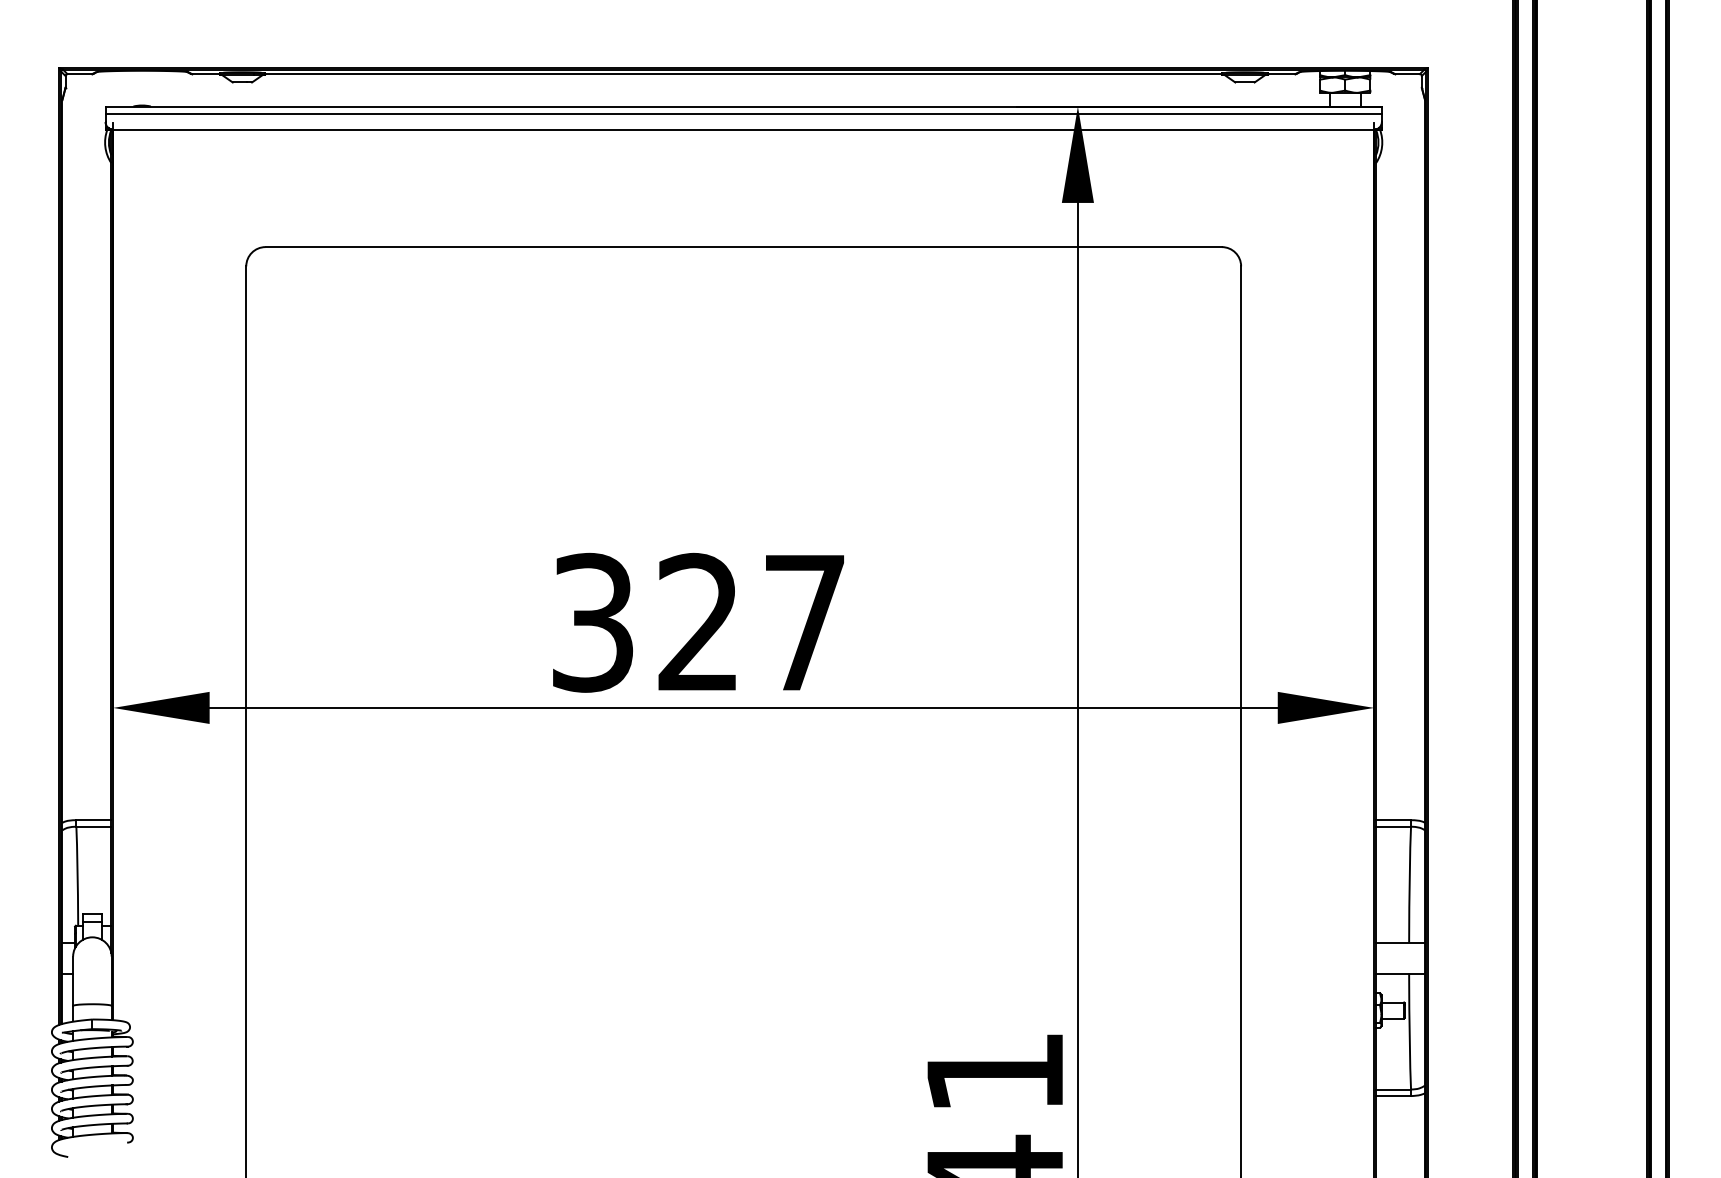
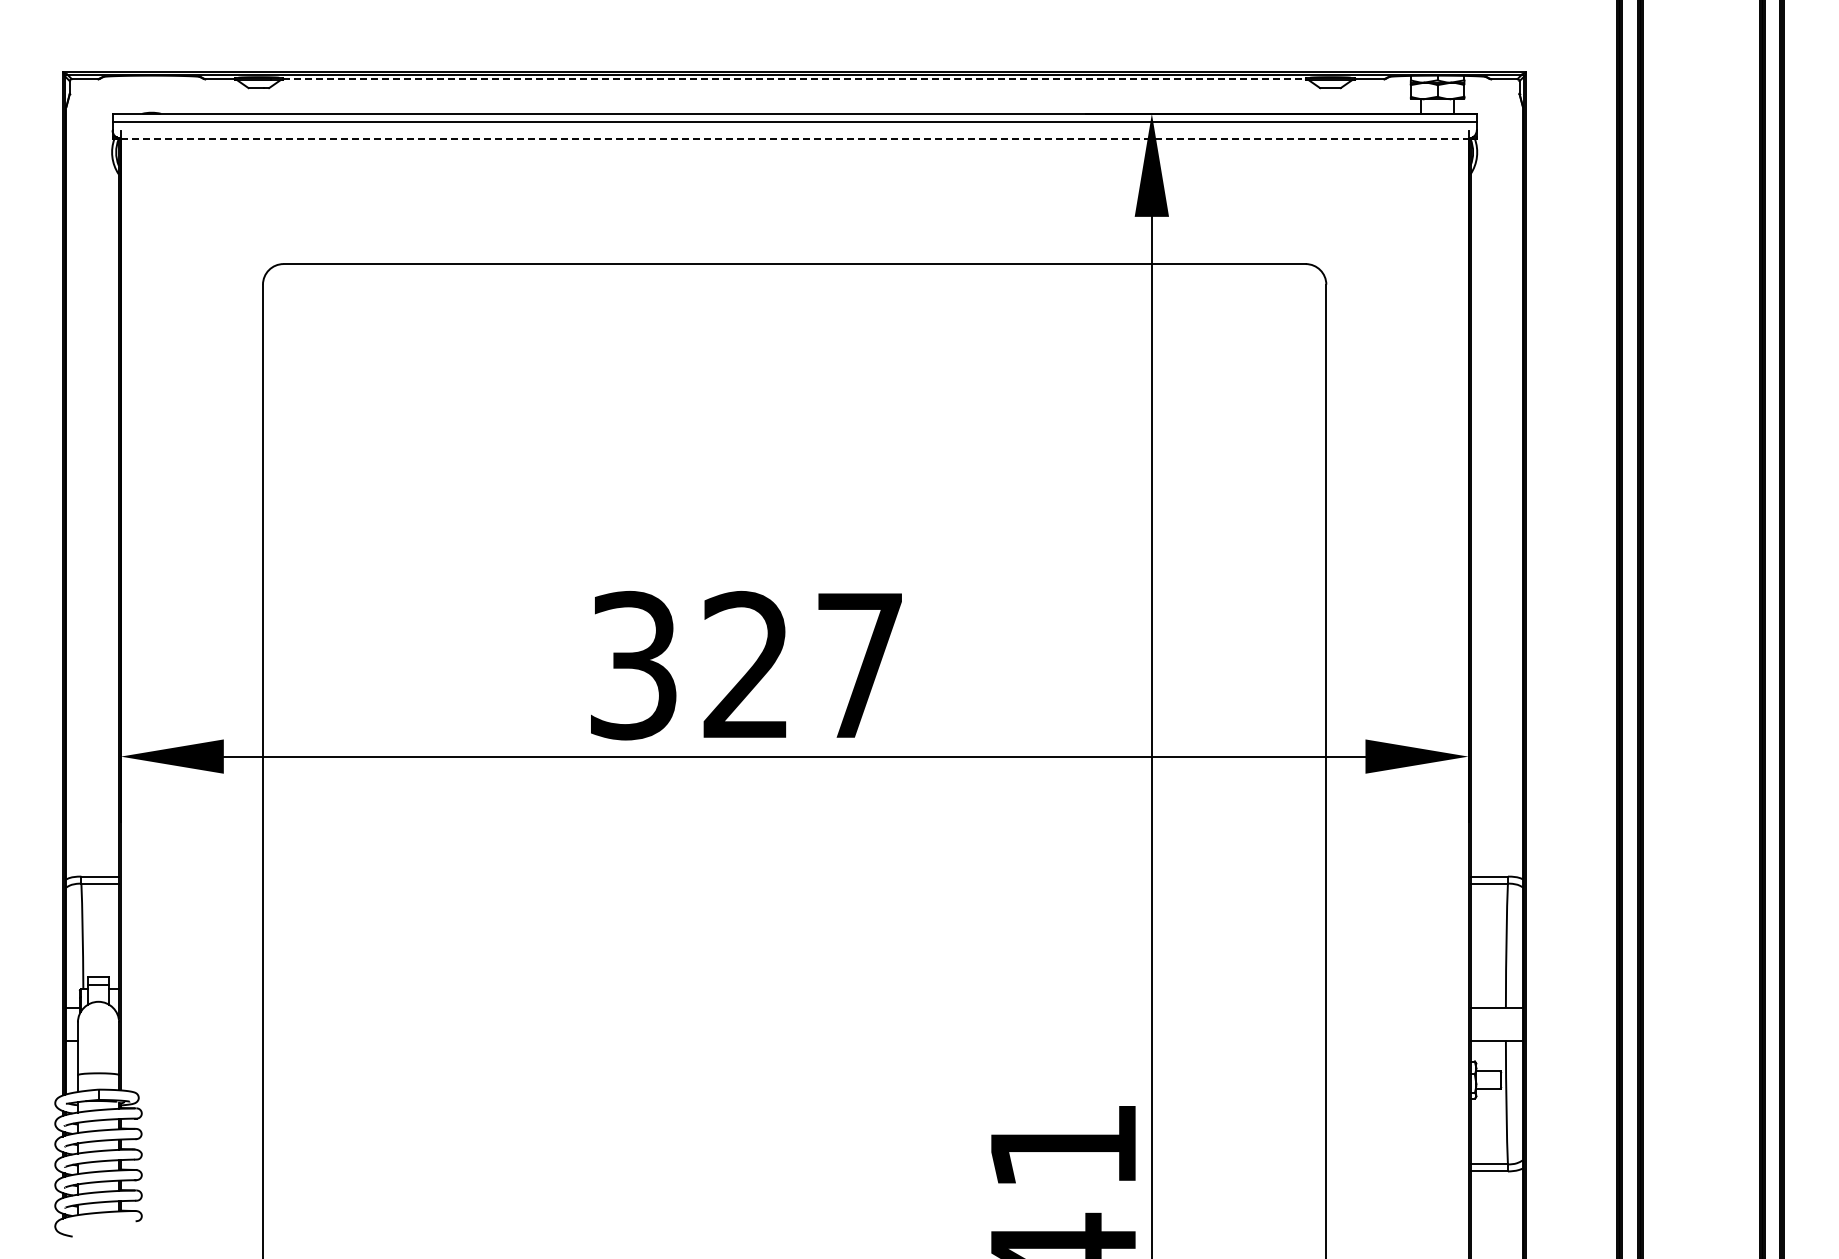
line: (744, 74) -> (795, 79), solid -> dashed
line: (743, 129) -> (794, 138), solid -> dashed

